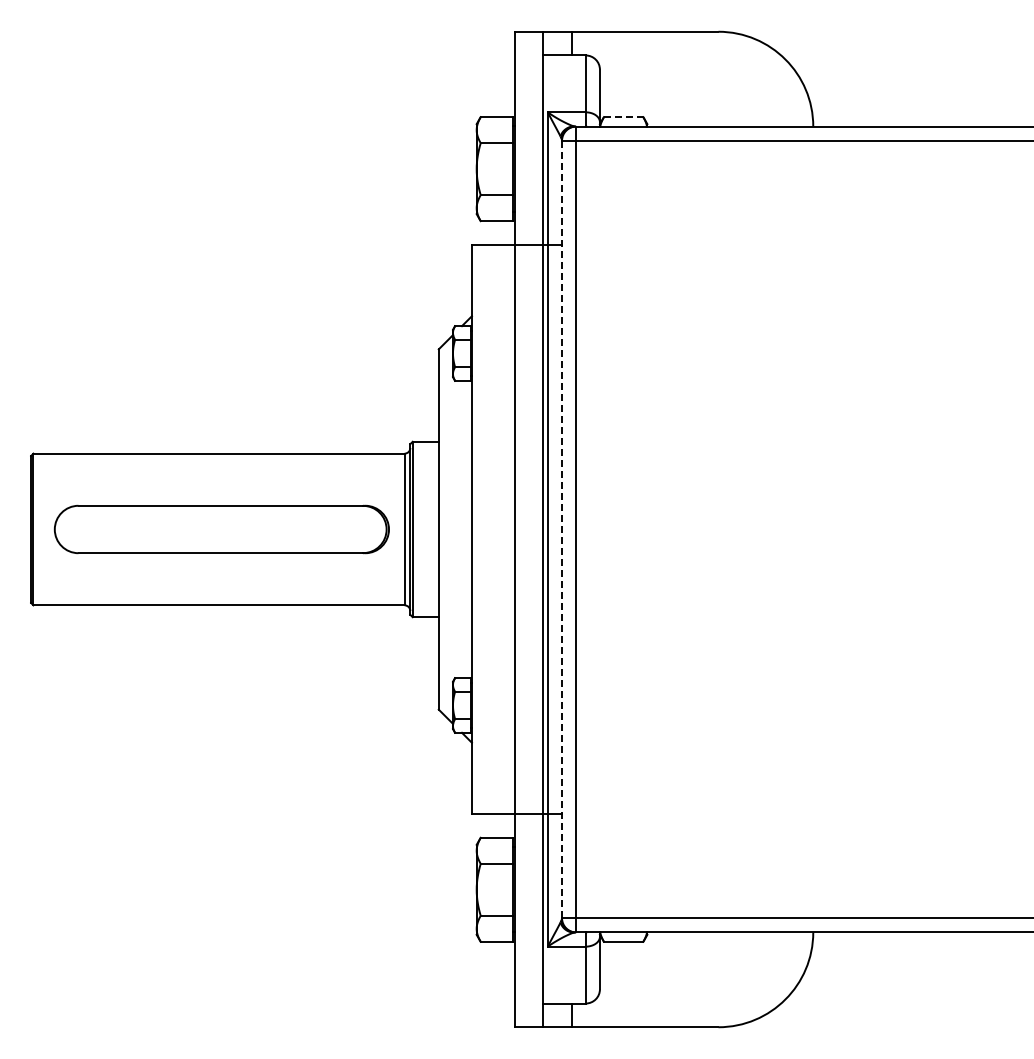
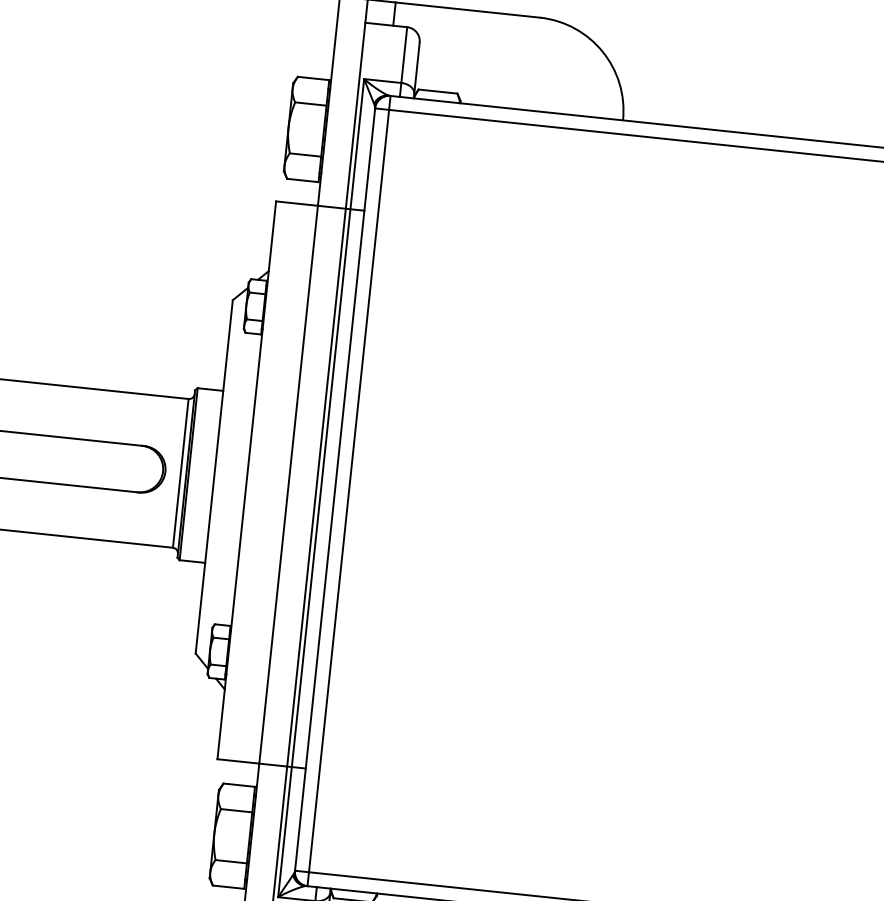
line: (623, 117) -> (437, 91), dashed -> solid
line: (562, 529) -> (335, 489), dashed -> solid

